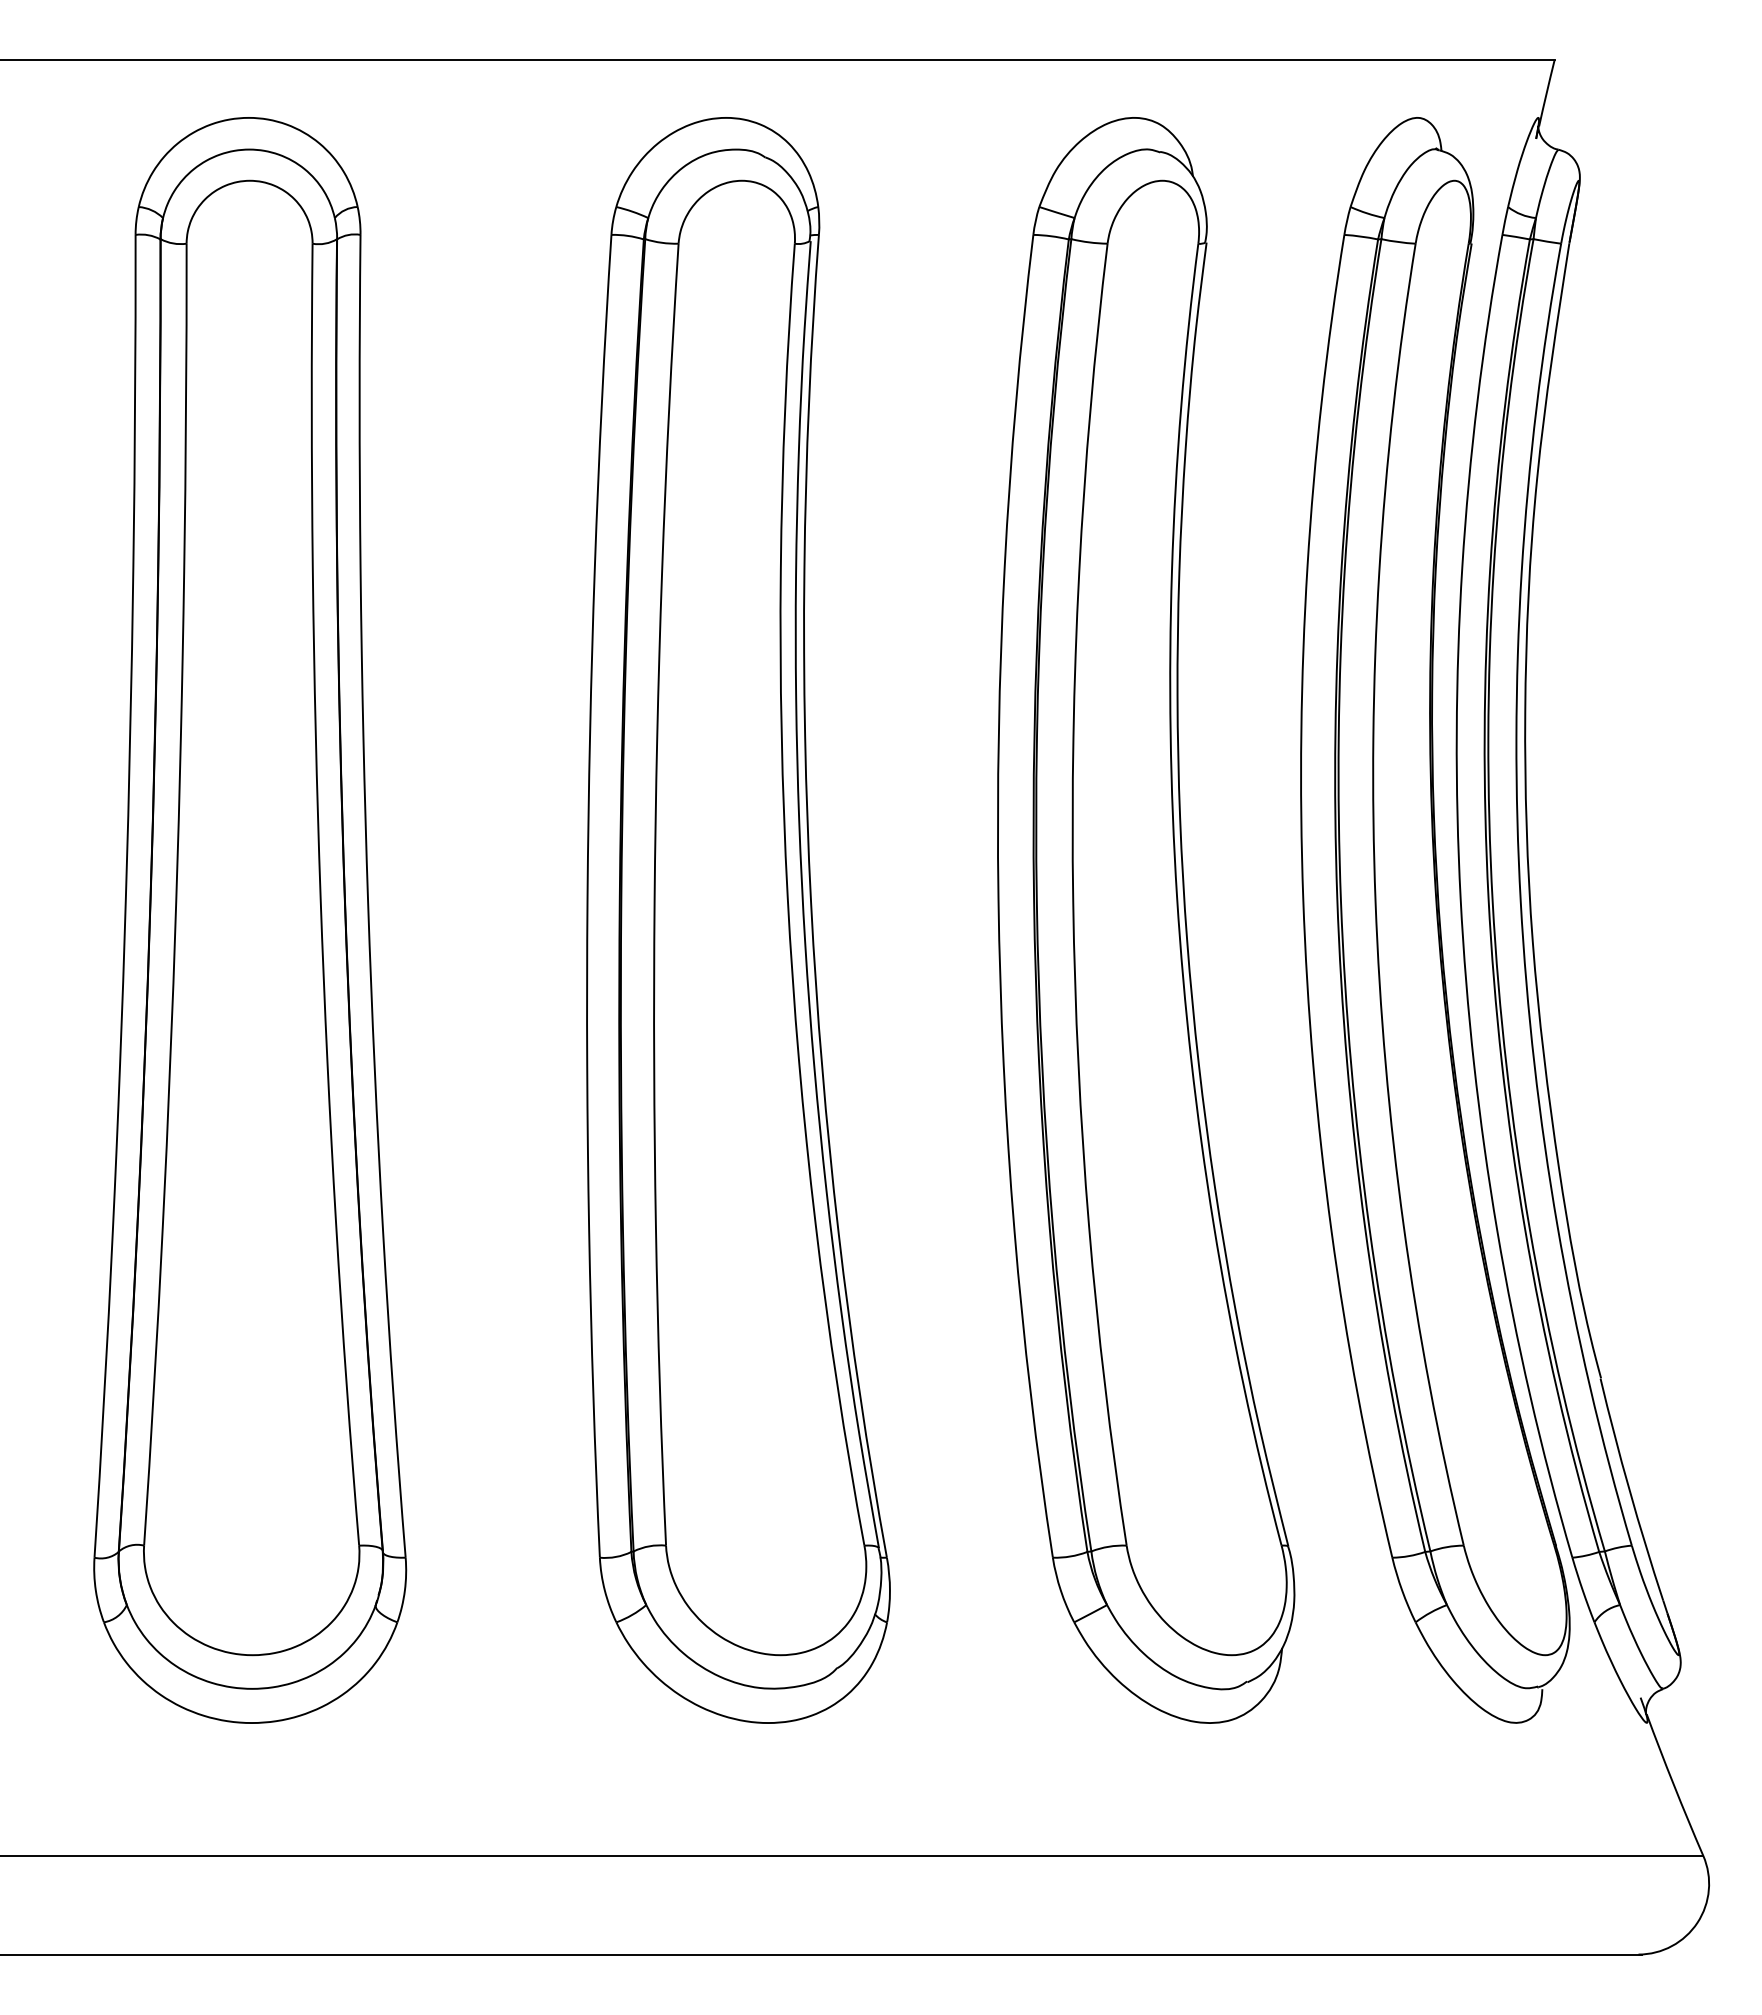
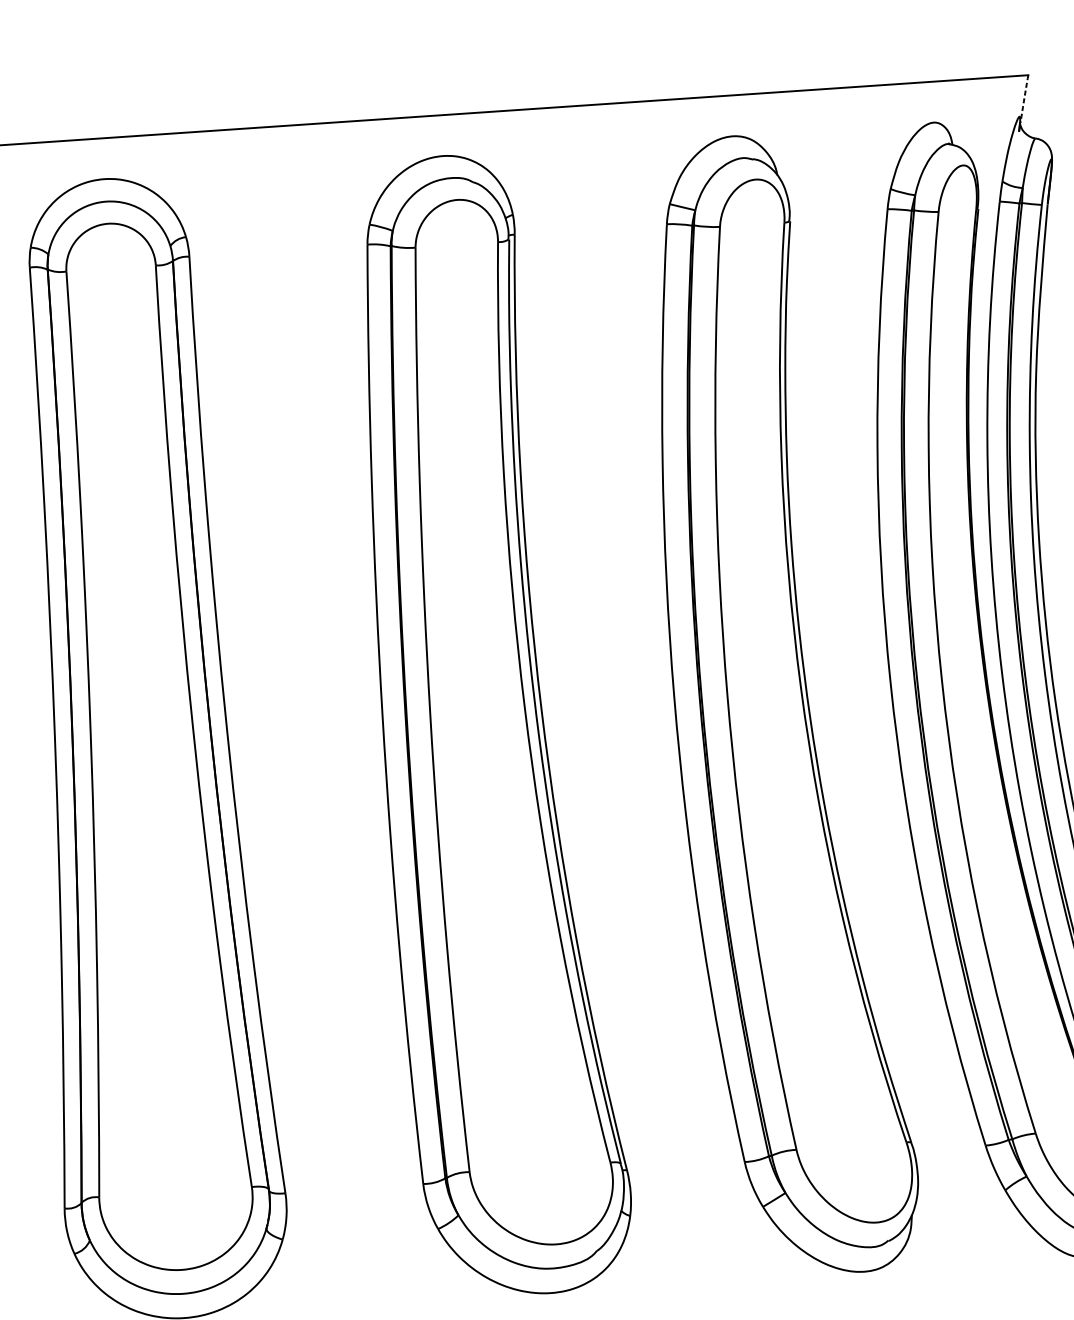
arc: (1546, 93) -> (1024, 99), solid -> dashed

